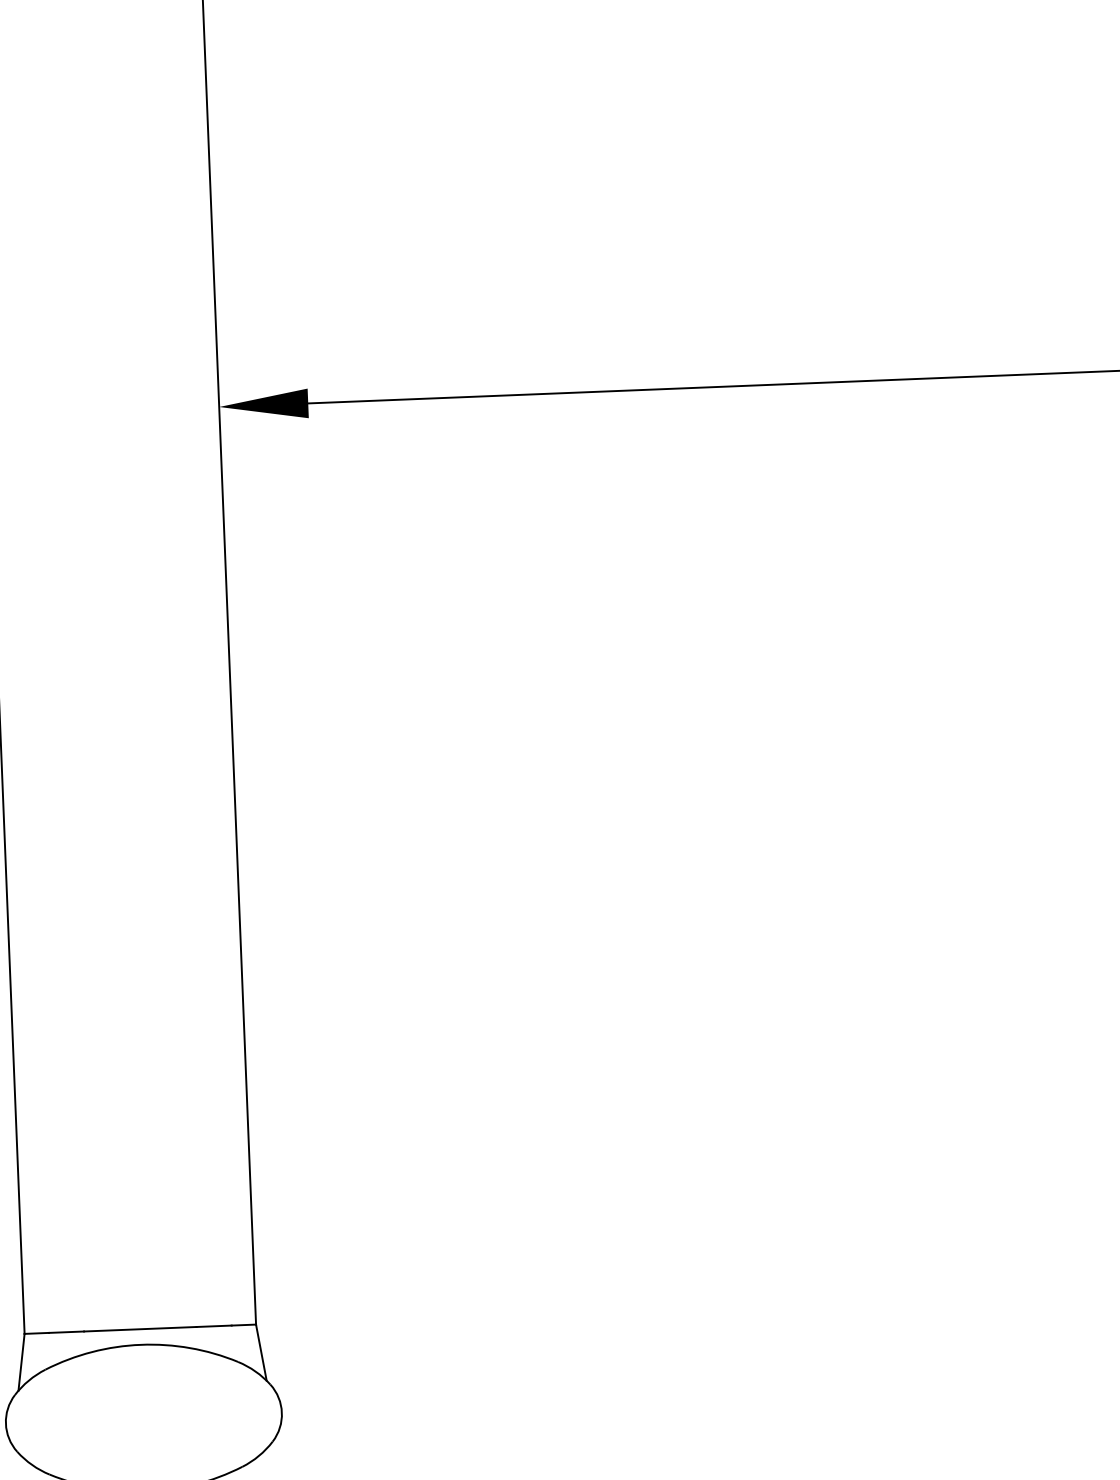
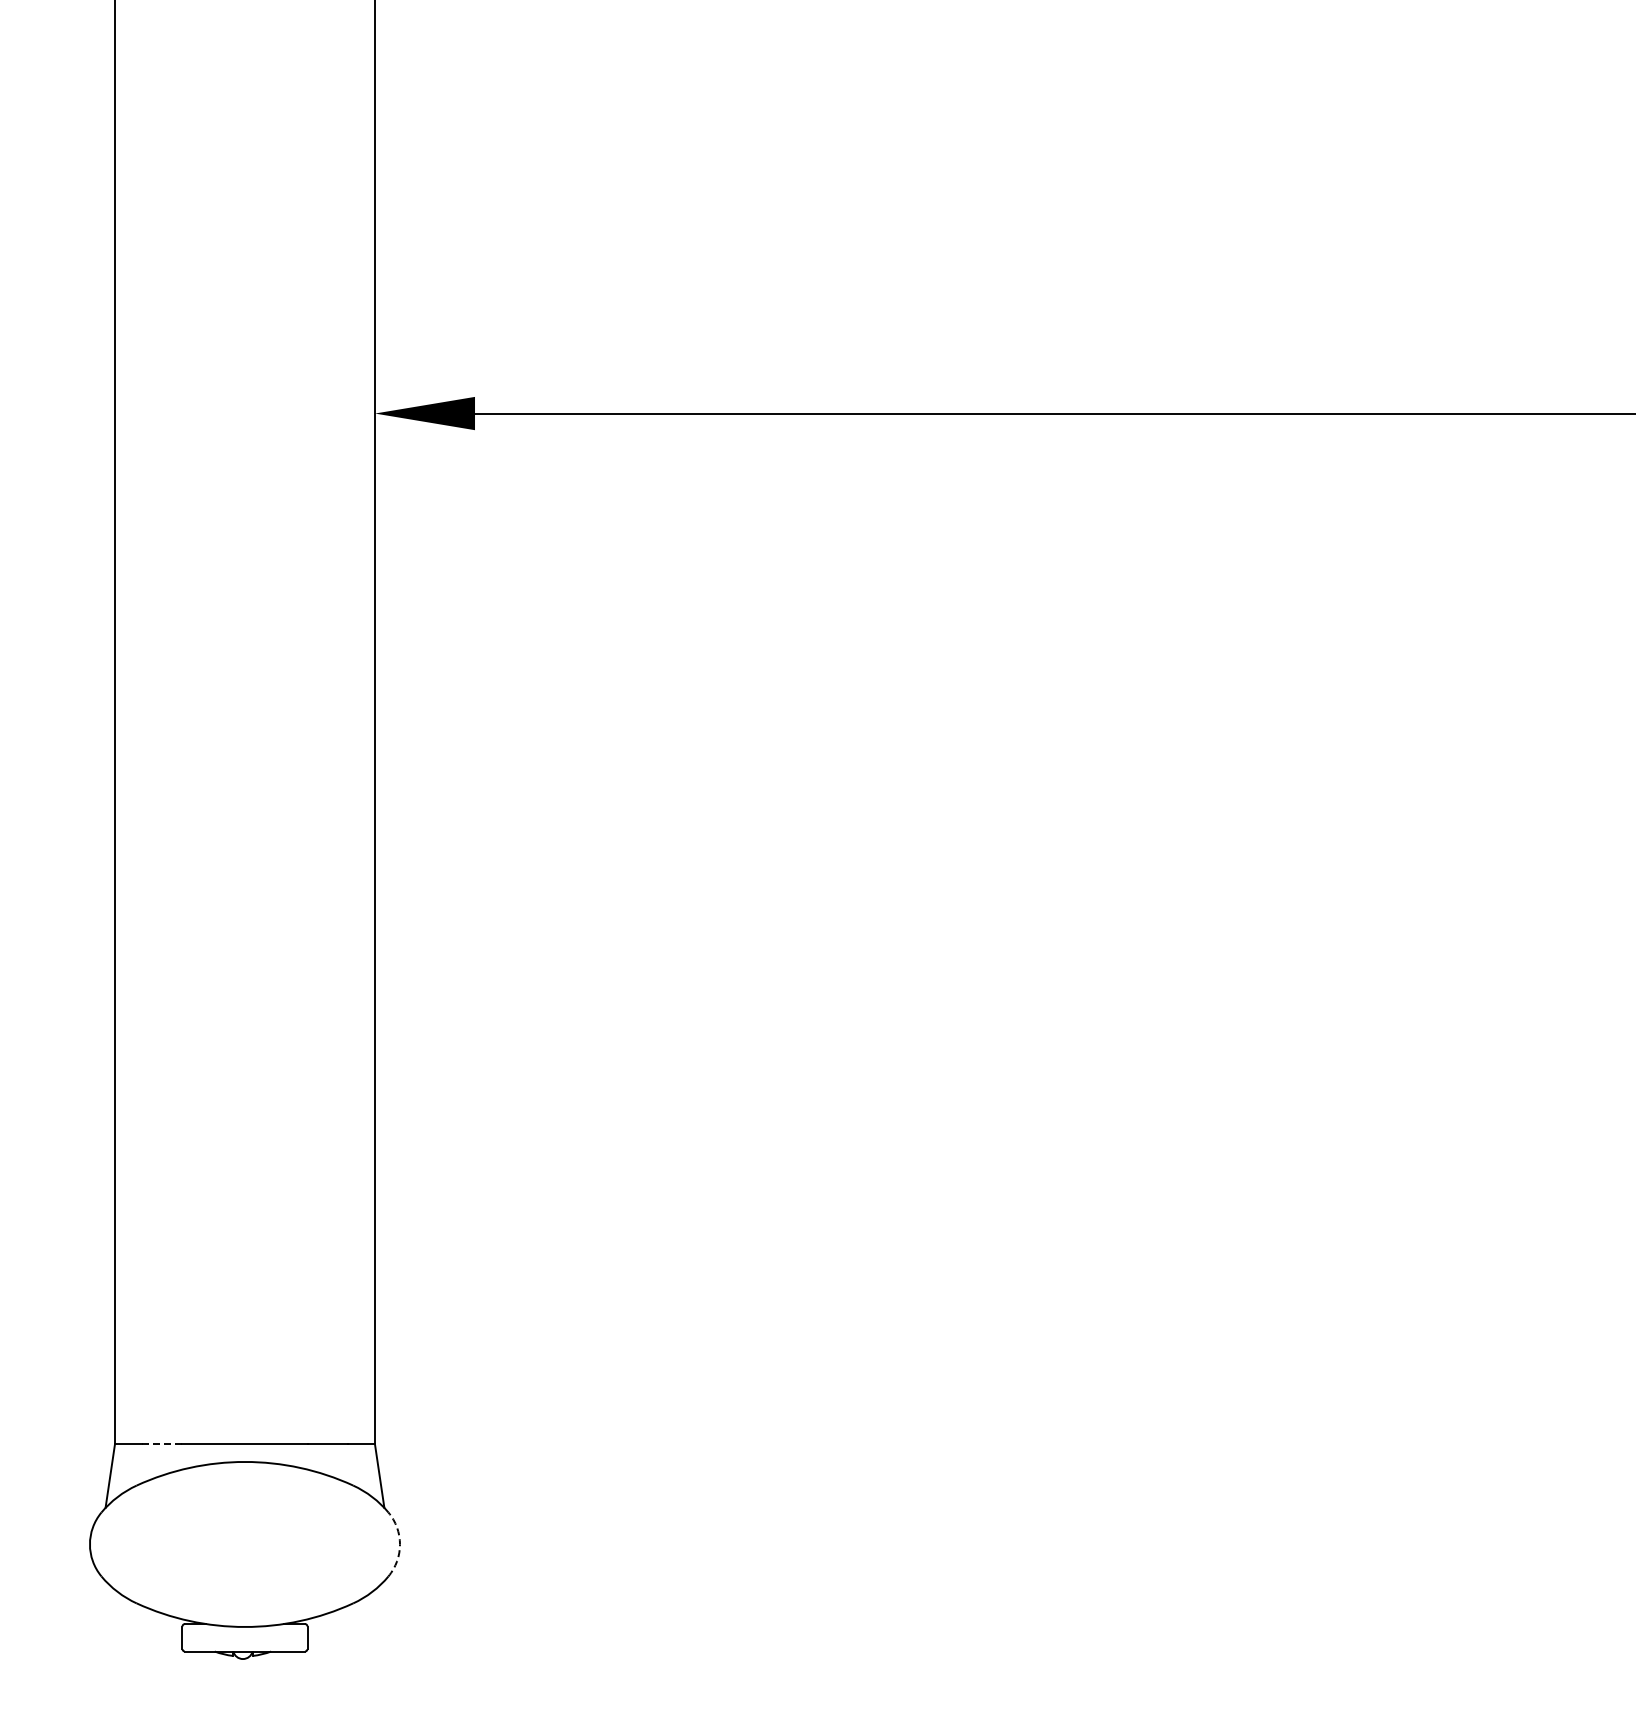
line: (66, 1332) -> (162, 1444), solid -> dashed
arc: (282, 1412) -> (400, 1544), solid -> dashed

